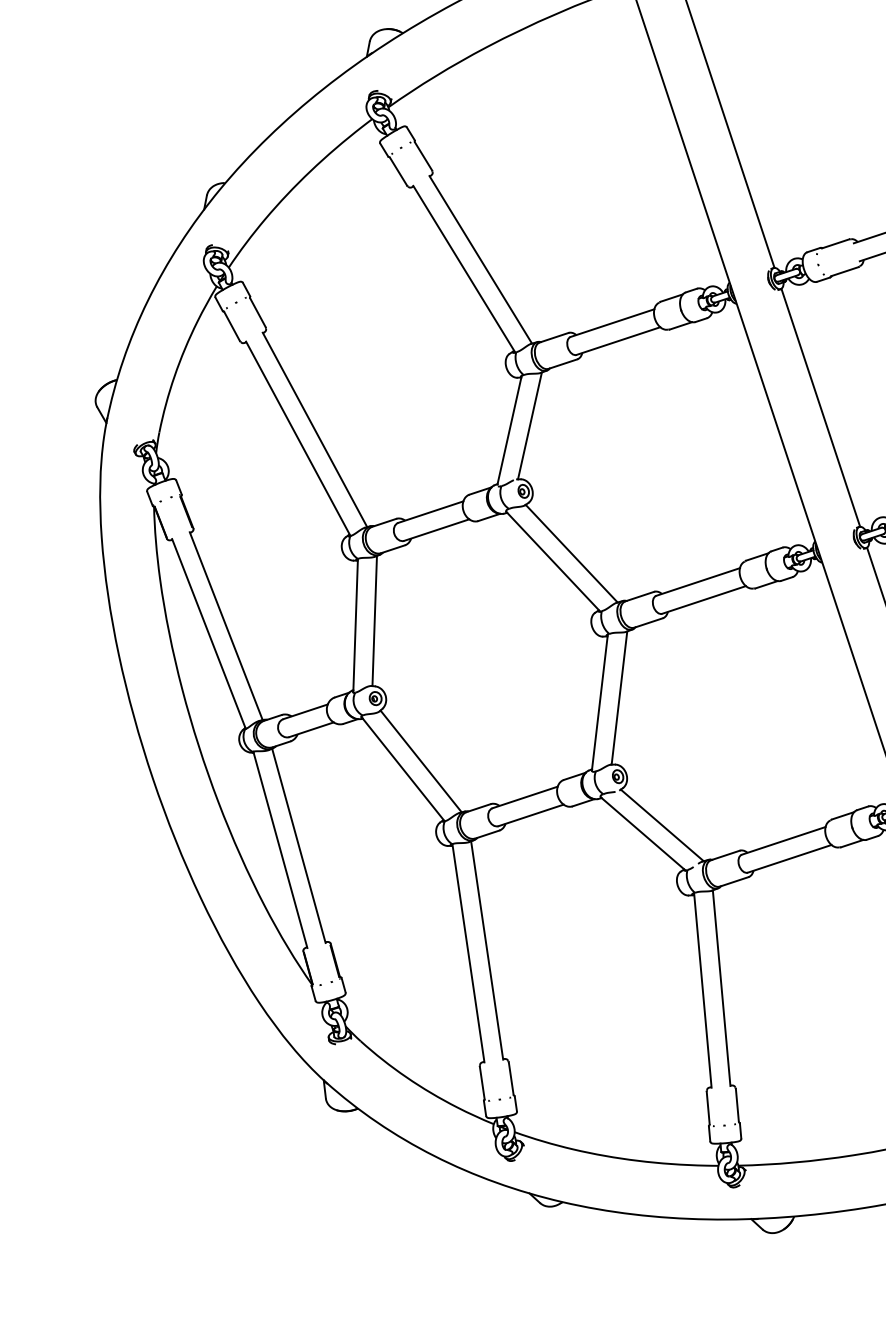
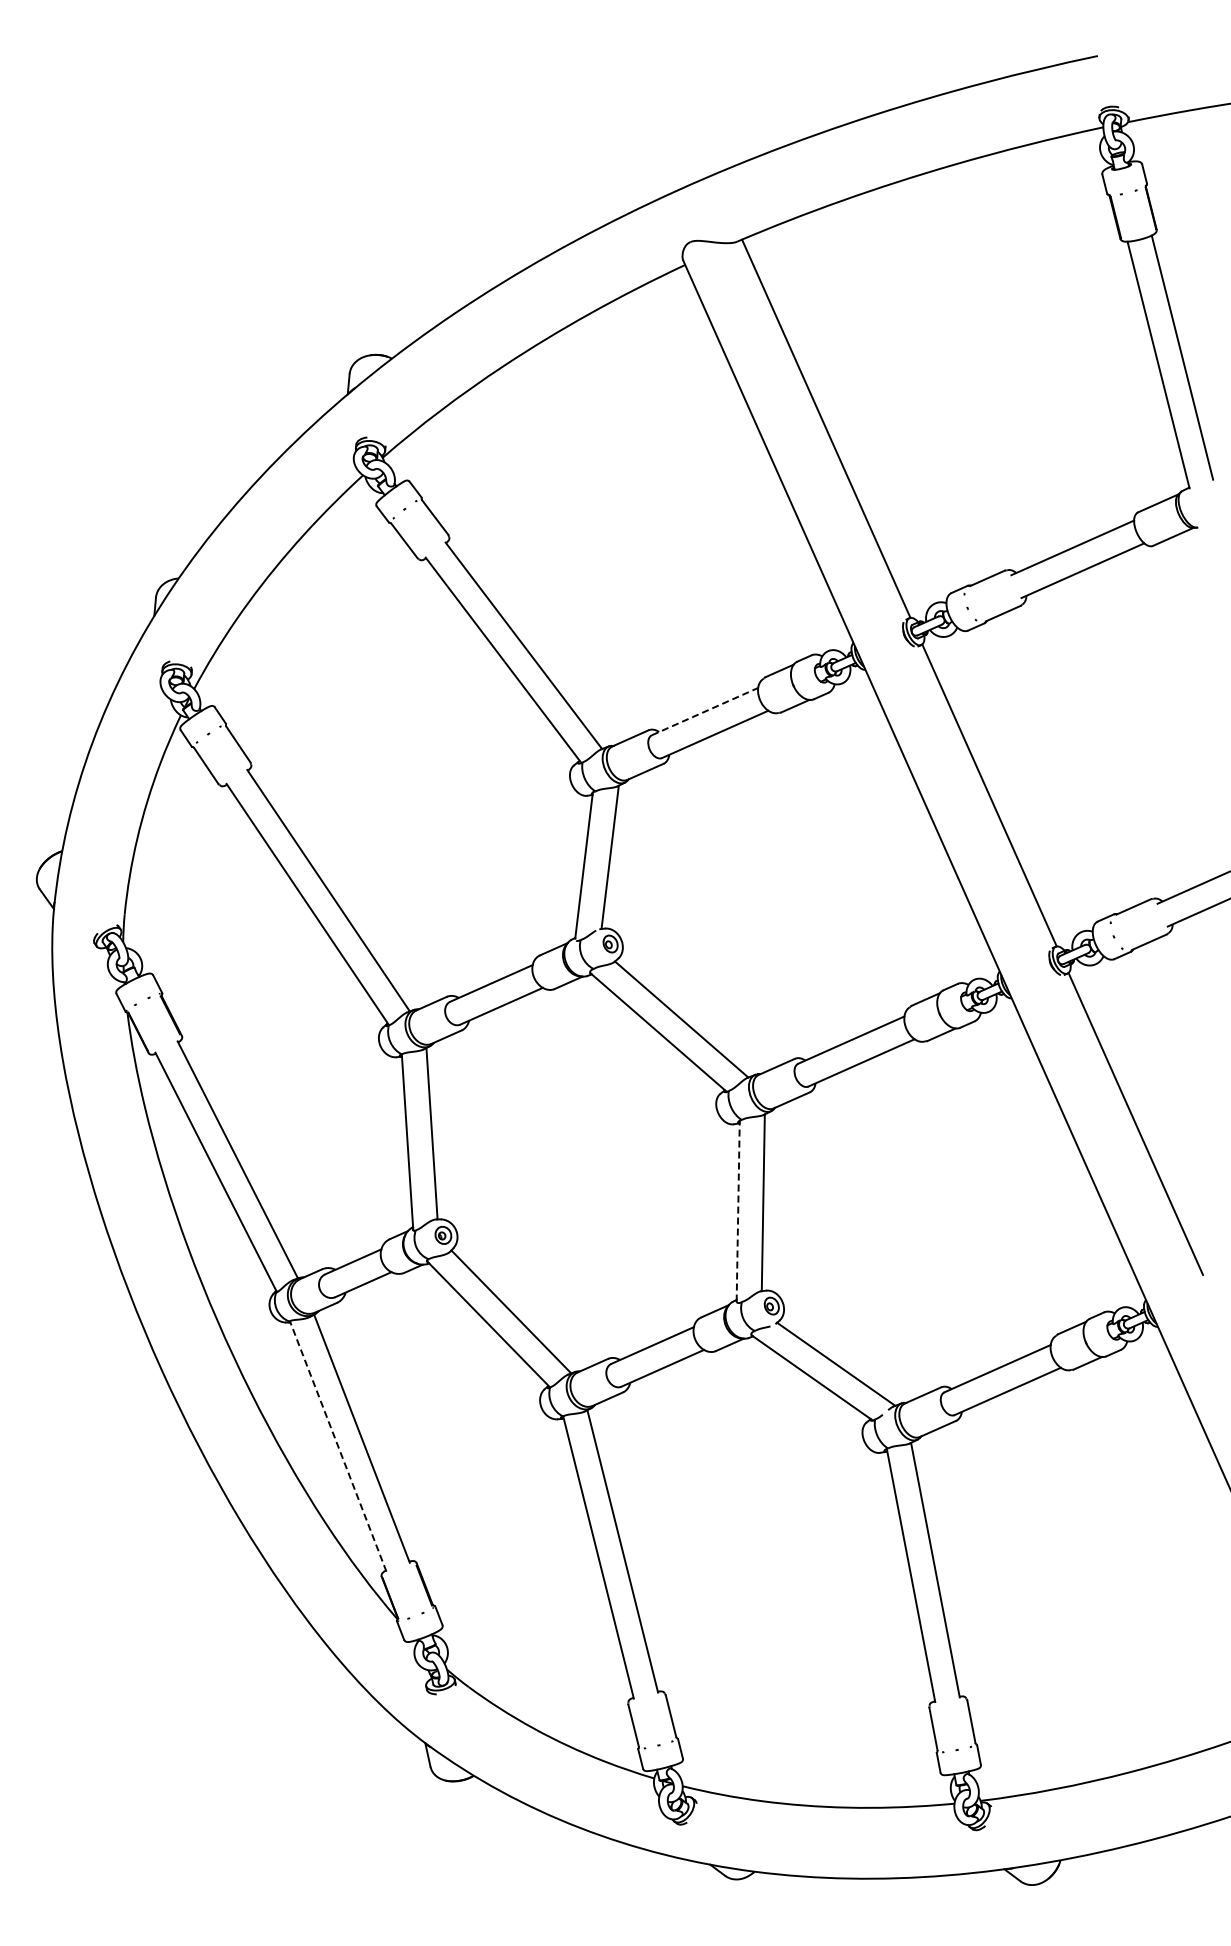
line: (612, 323) -> (705, 711), solid -> dashed
line: (600, 702) -> (738, 1210), solid -> dashed
line: (280, 849) -> (338, 1445), solid -> dashed

